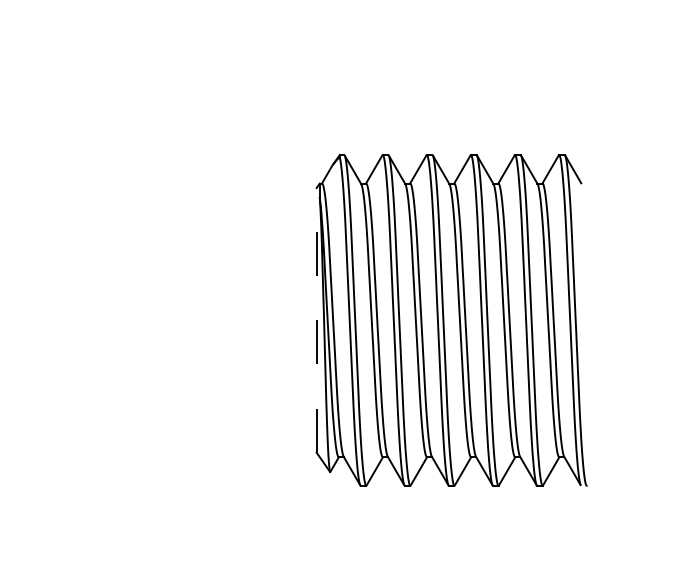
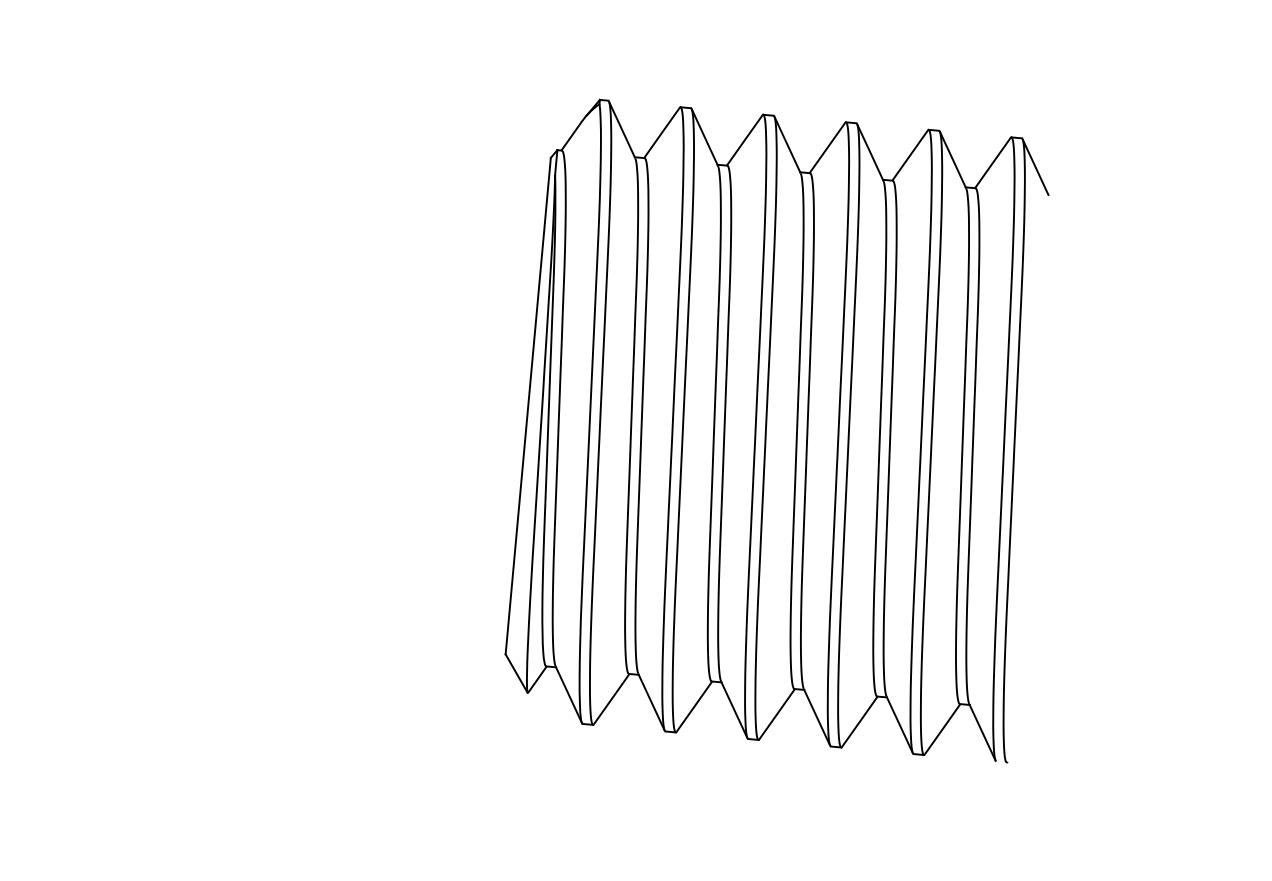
line: (316, 319) -> (528, 404), dashed -> solid

